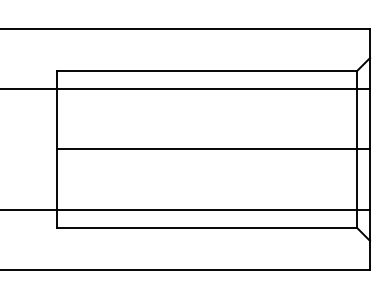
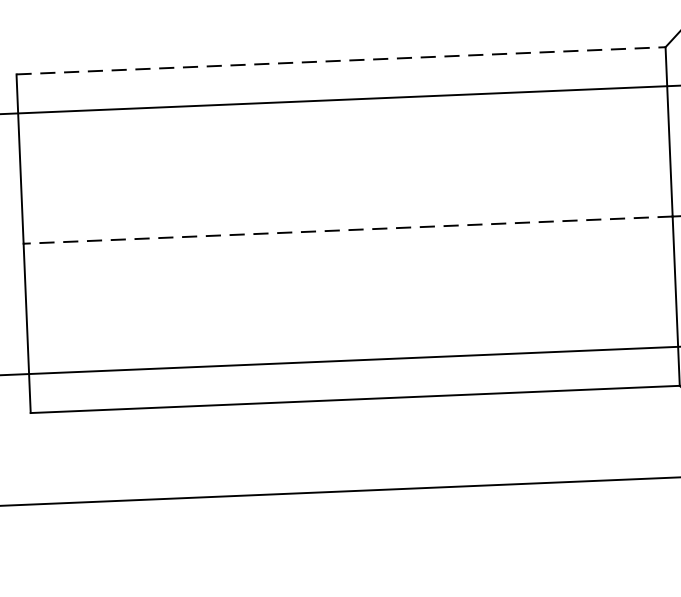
line: (207, 71) -> (342, 61), solid -> dashed
line: (206, 149) -> (347, 230), solid -> dashed

